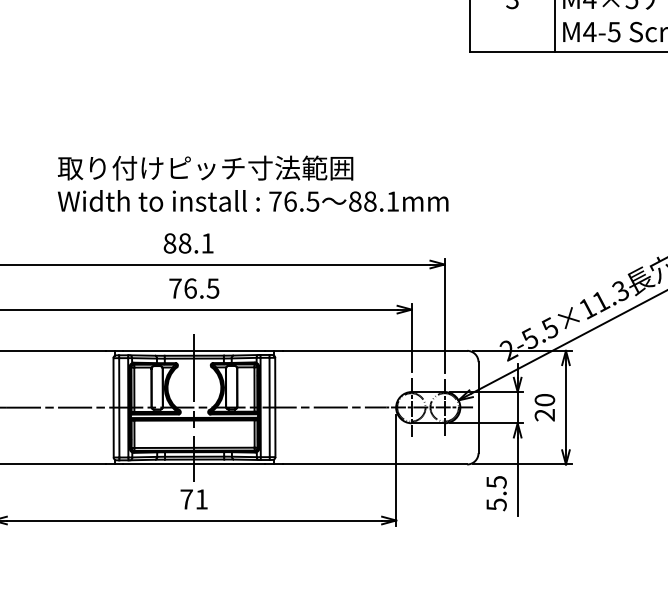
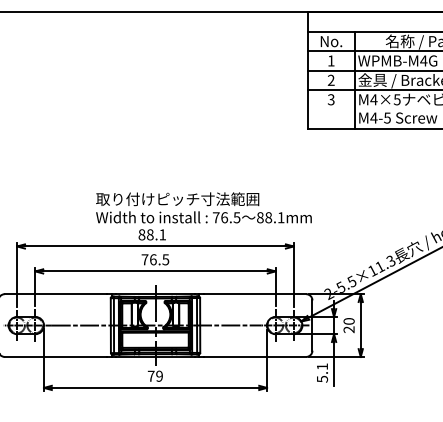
text: (252, 183) -> (203, 207), moved
text: (496, 481) -> (322, 366), 5.5 -> 5.1
text: (201, 498) -> (159, 375), 71 -> 79

